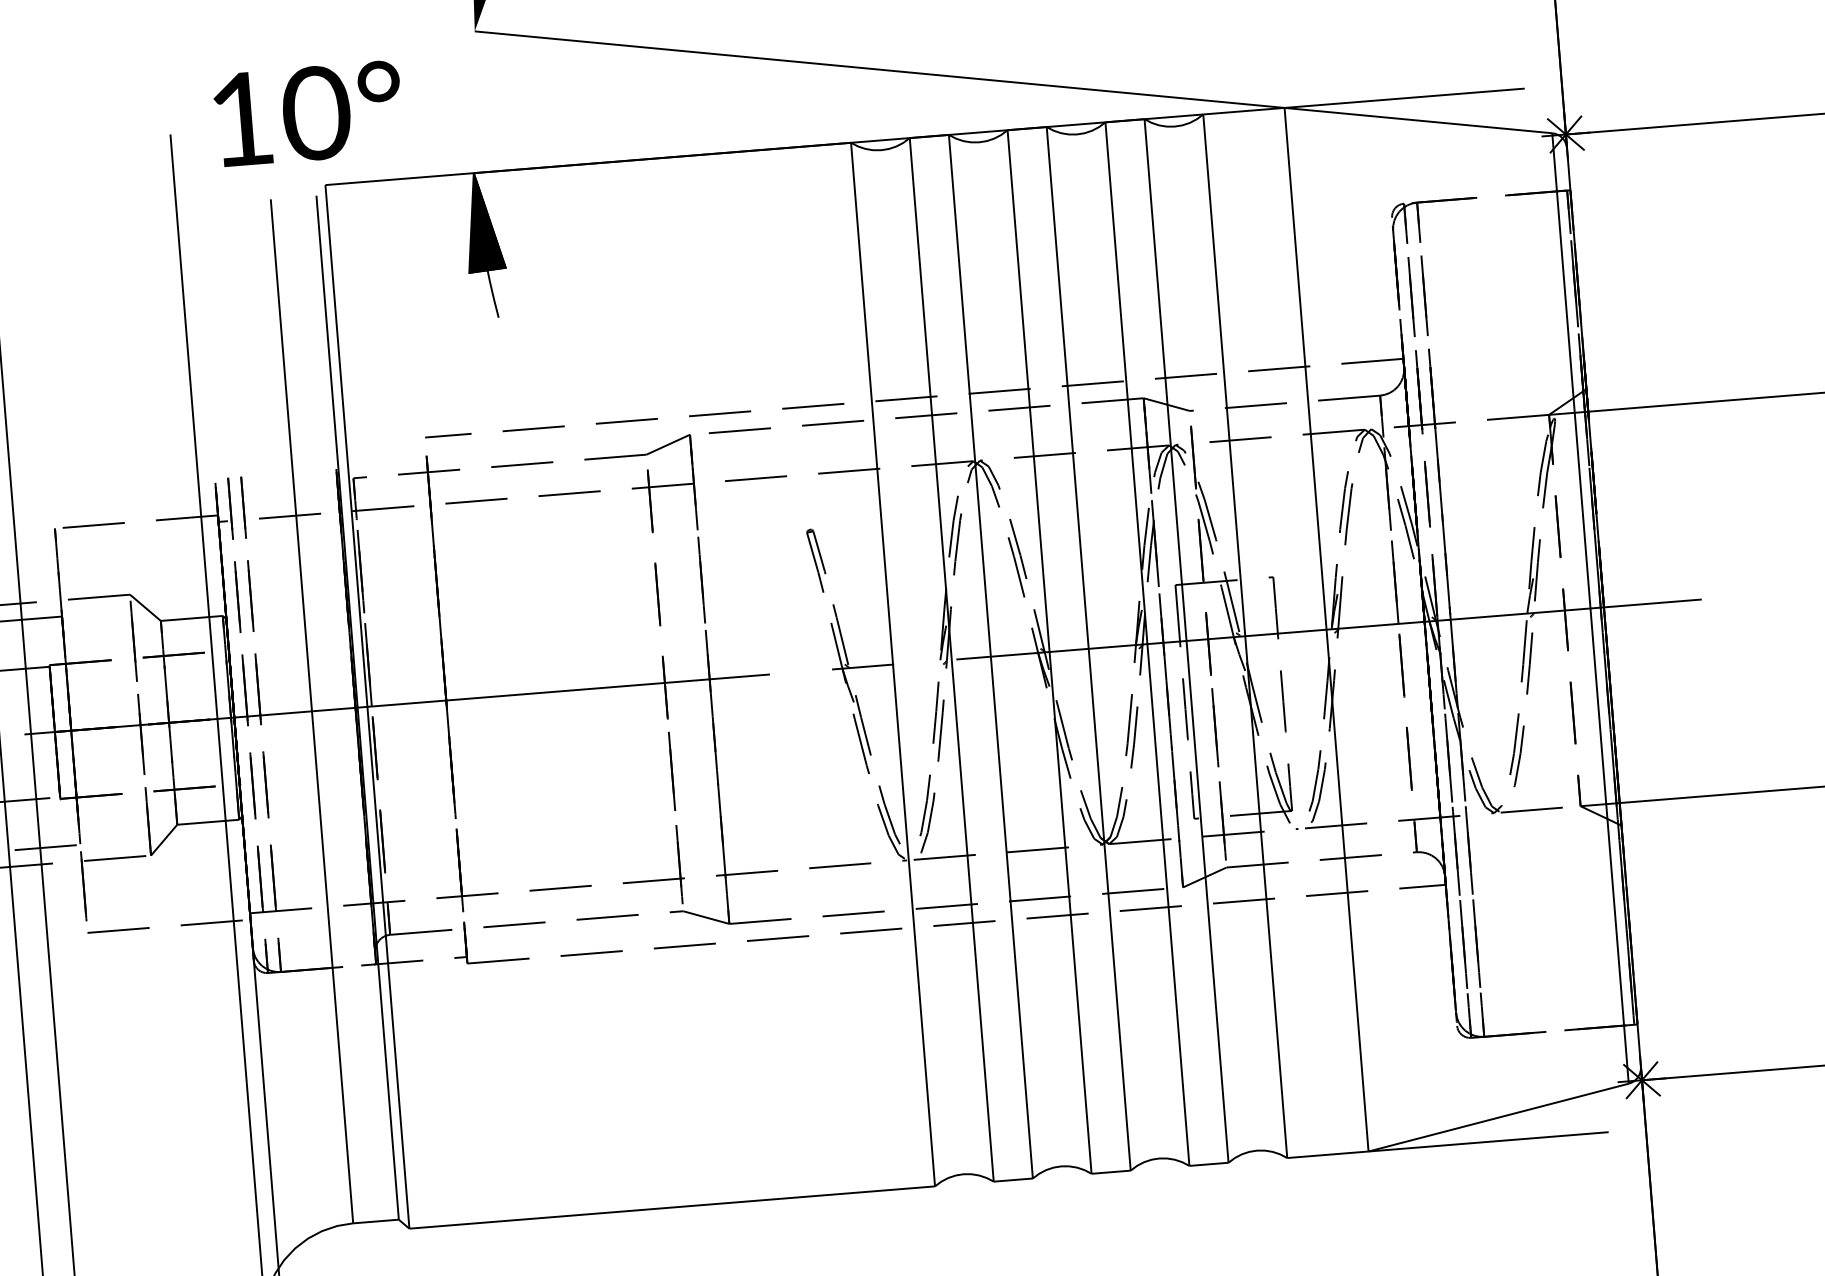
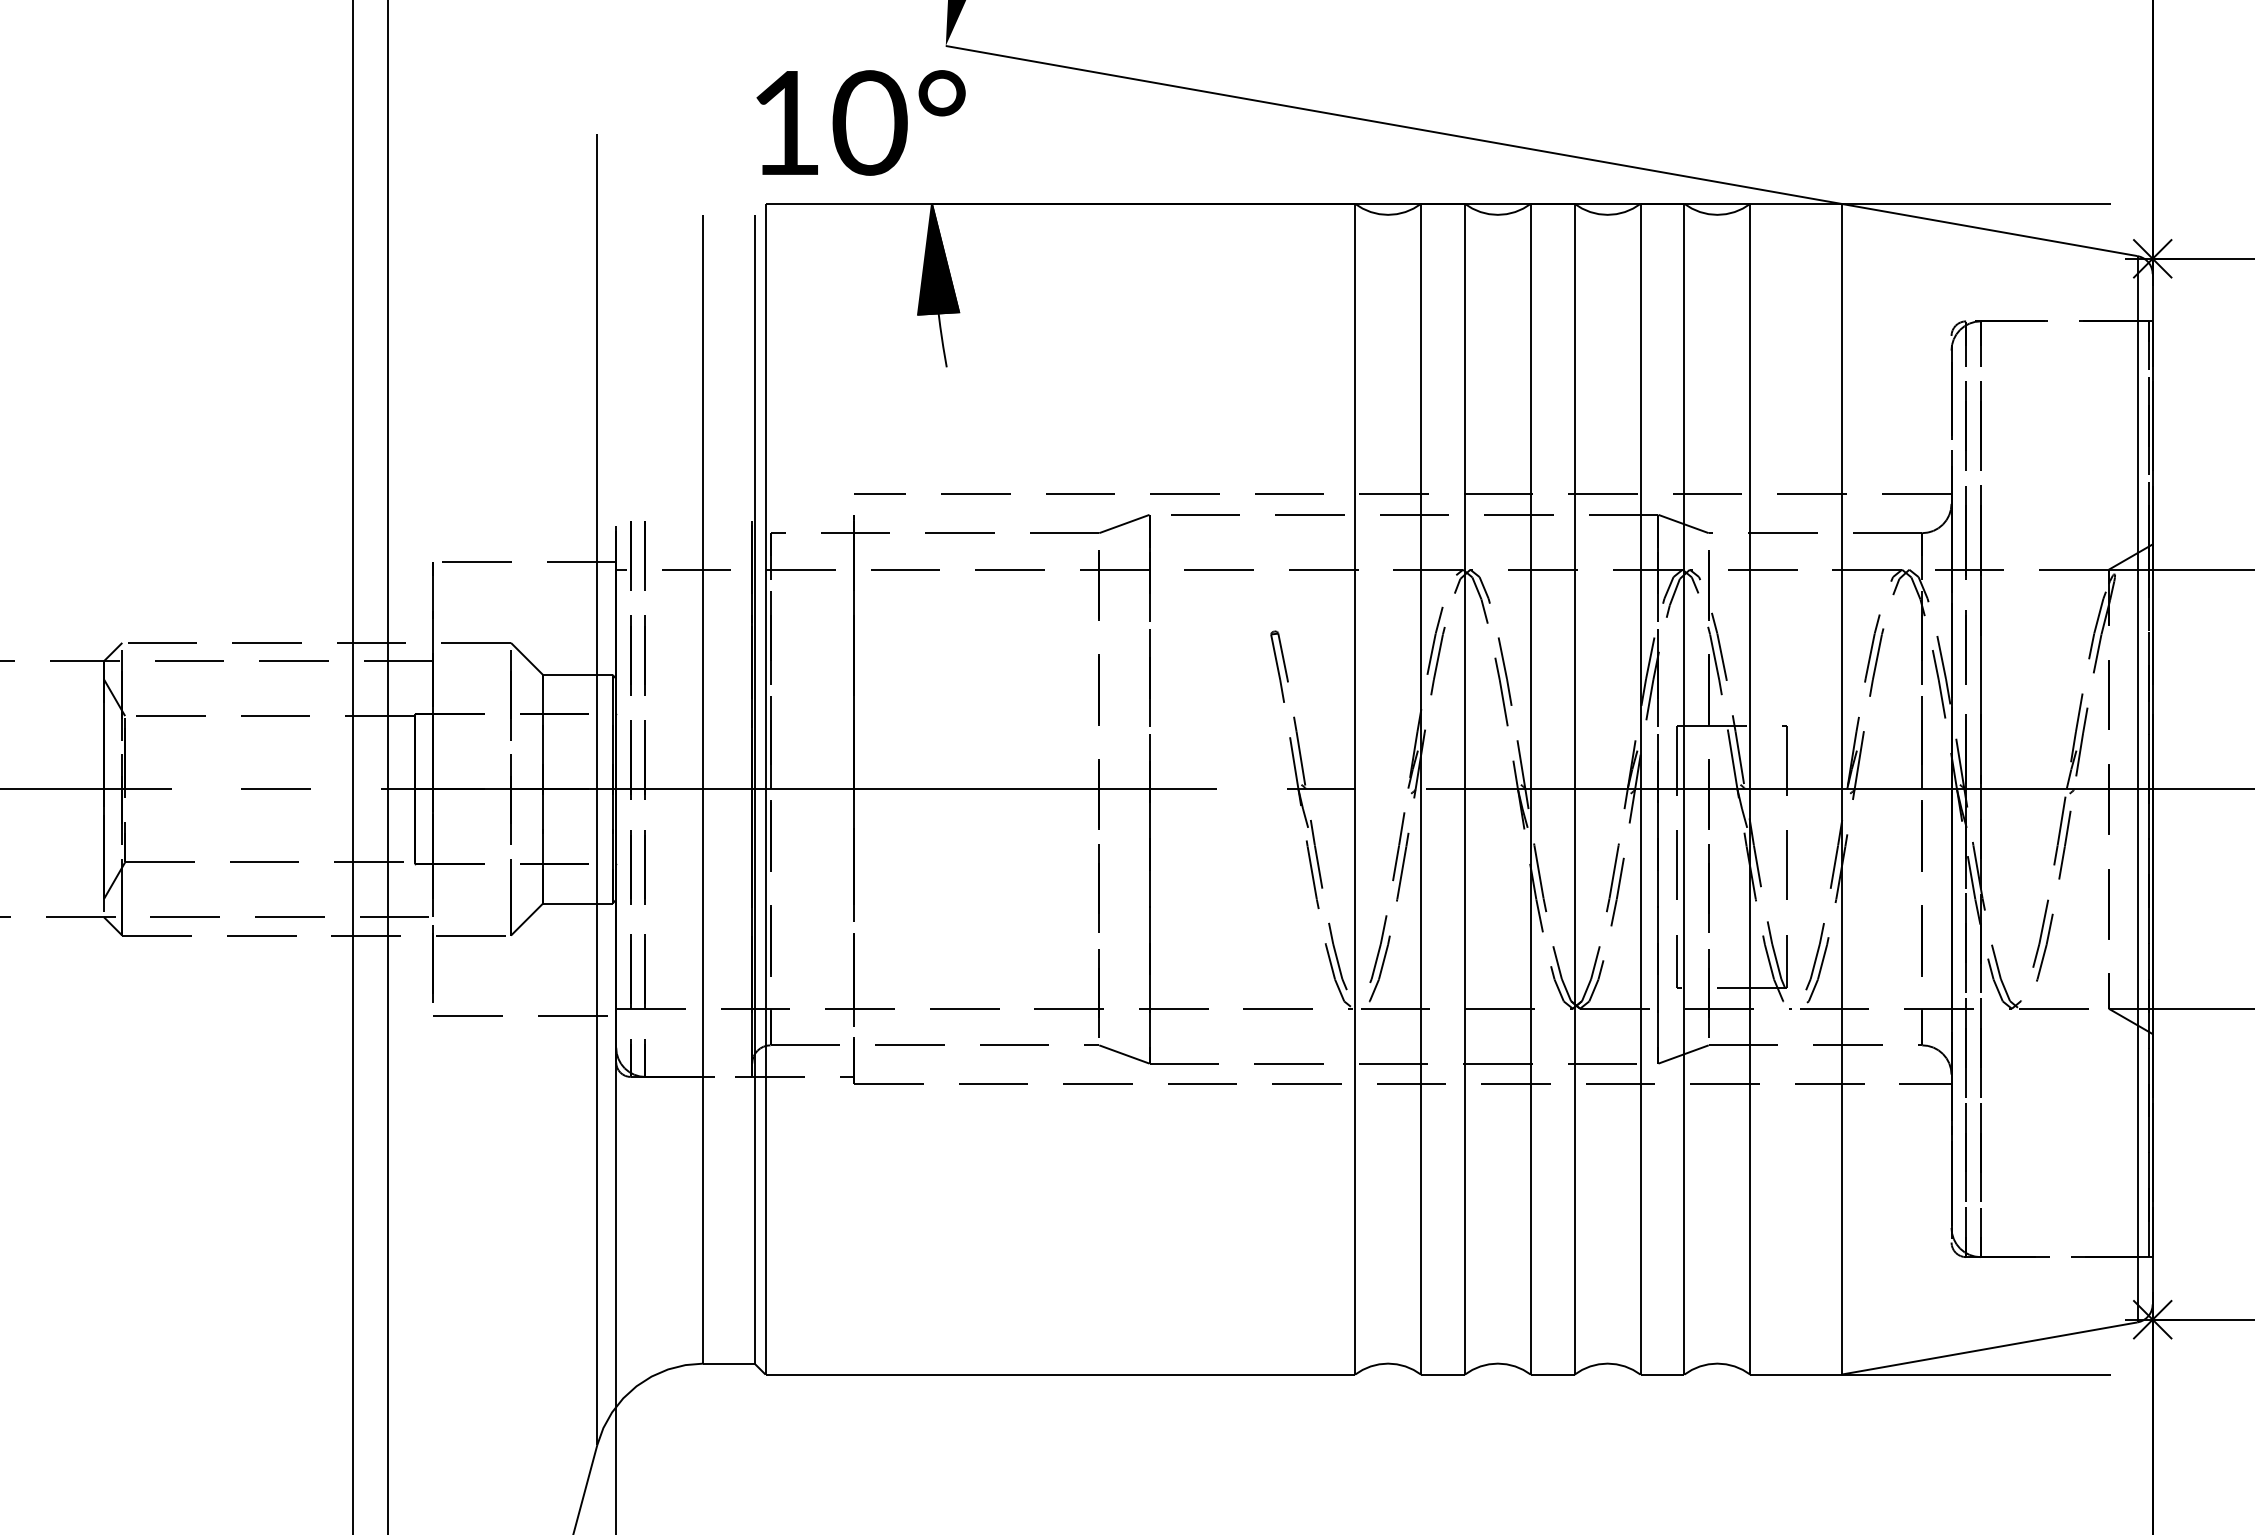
text: (307, 113) -> (860, 122), moved

